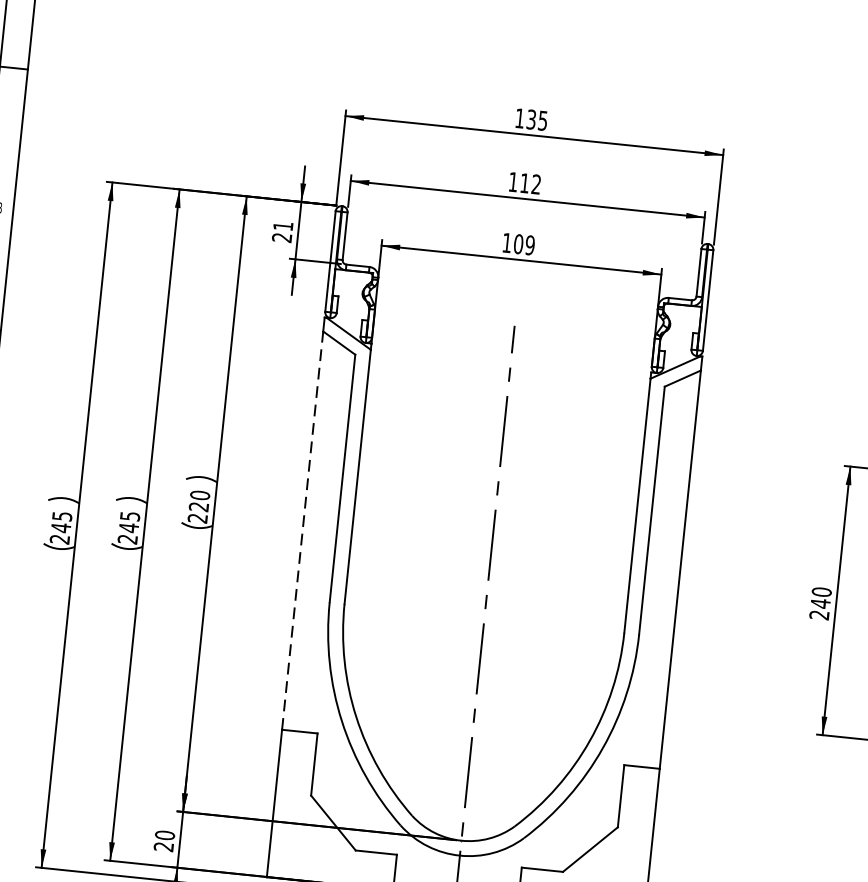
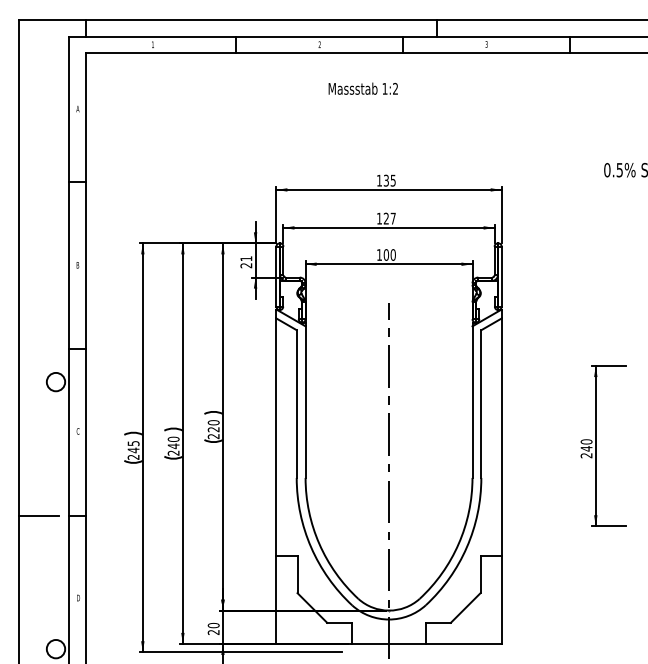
text: (530, 183) -> (389, 218), 112 -> 127
text: (528, 244) -> (392, 254), 109 -> 100
text: (130, 514) -> (173, 438), 245 -> 240
line: (302, 531) -> (276, 437), dashed -> solid

